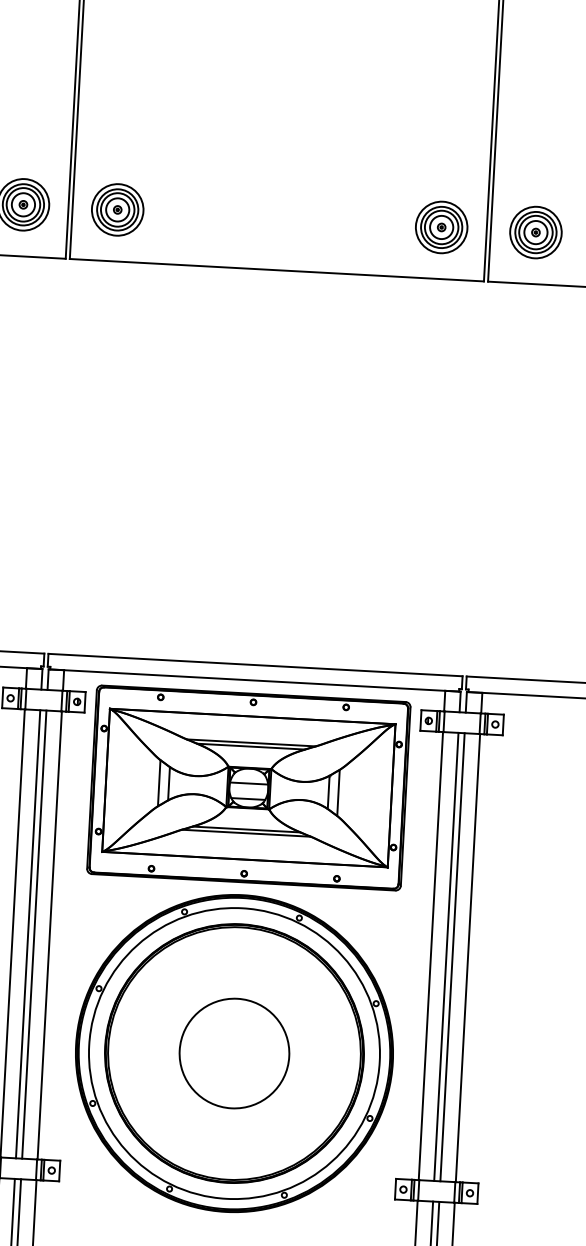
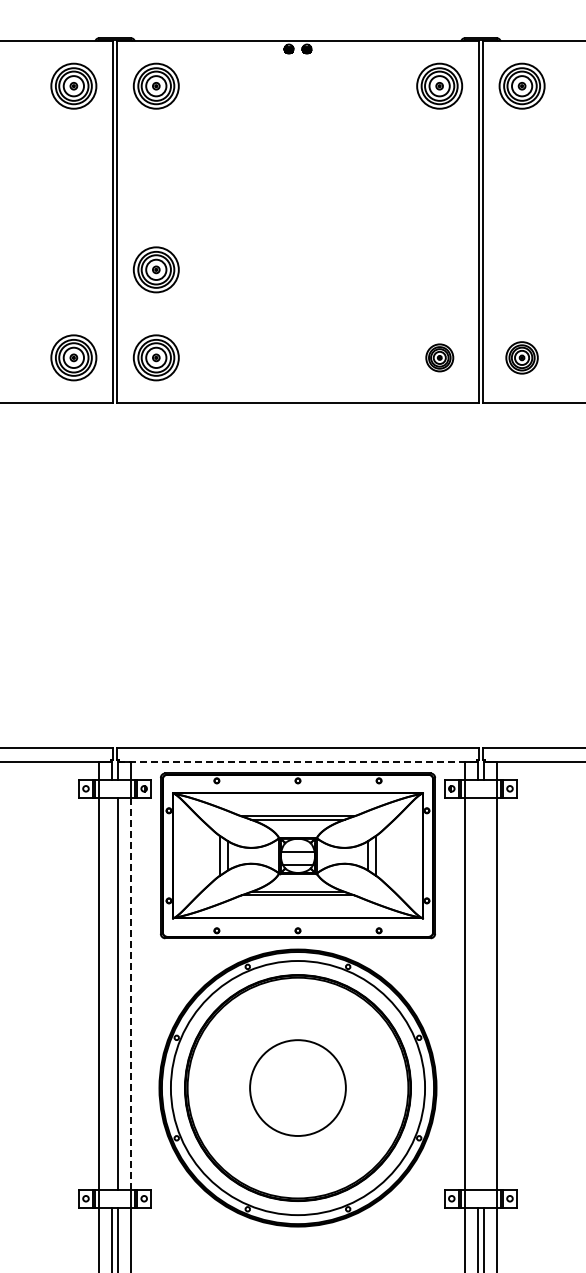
part: (122, 108) -> (155, 269), added
part: (441, 227) -> (439, 357), size x0.6
part: (535, 232) -> (521, 357), size x0.7
line: (255, 680) -> (298, 761), solid -> dashed
line: (28, 933) -> (112, 993), removed
line: (49, 935) -> (131, 993), solid -> dashed
line: (446, 956) -> (478, 993), removed
line: (452, 956) -> (483, 993), removed

